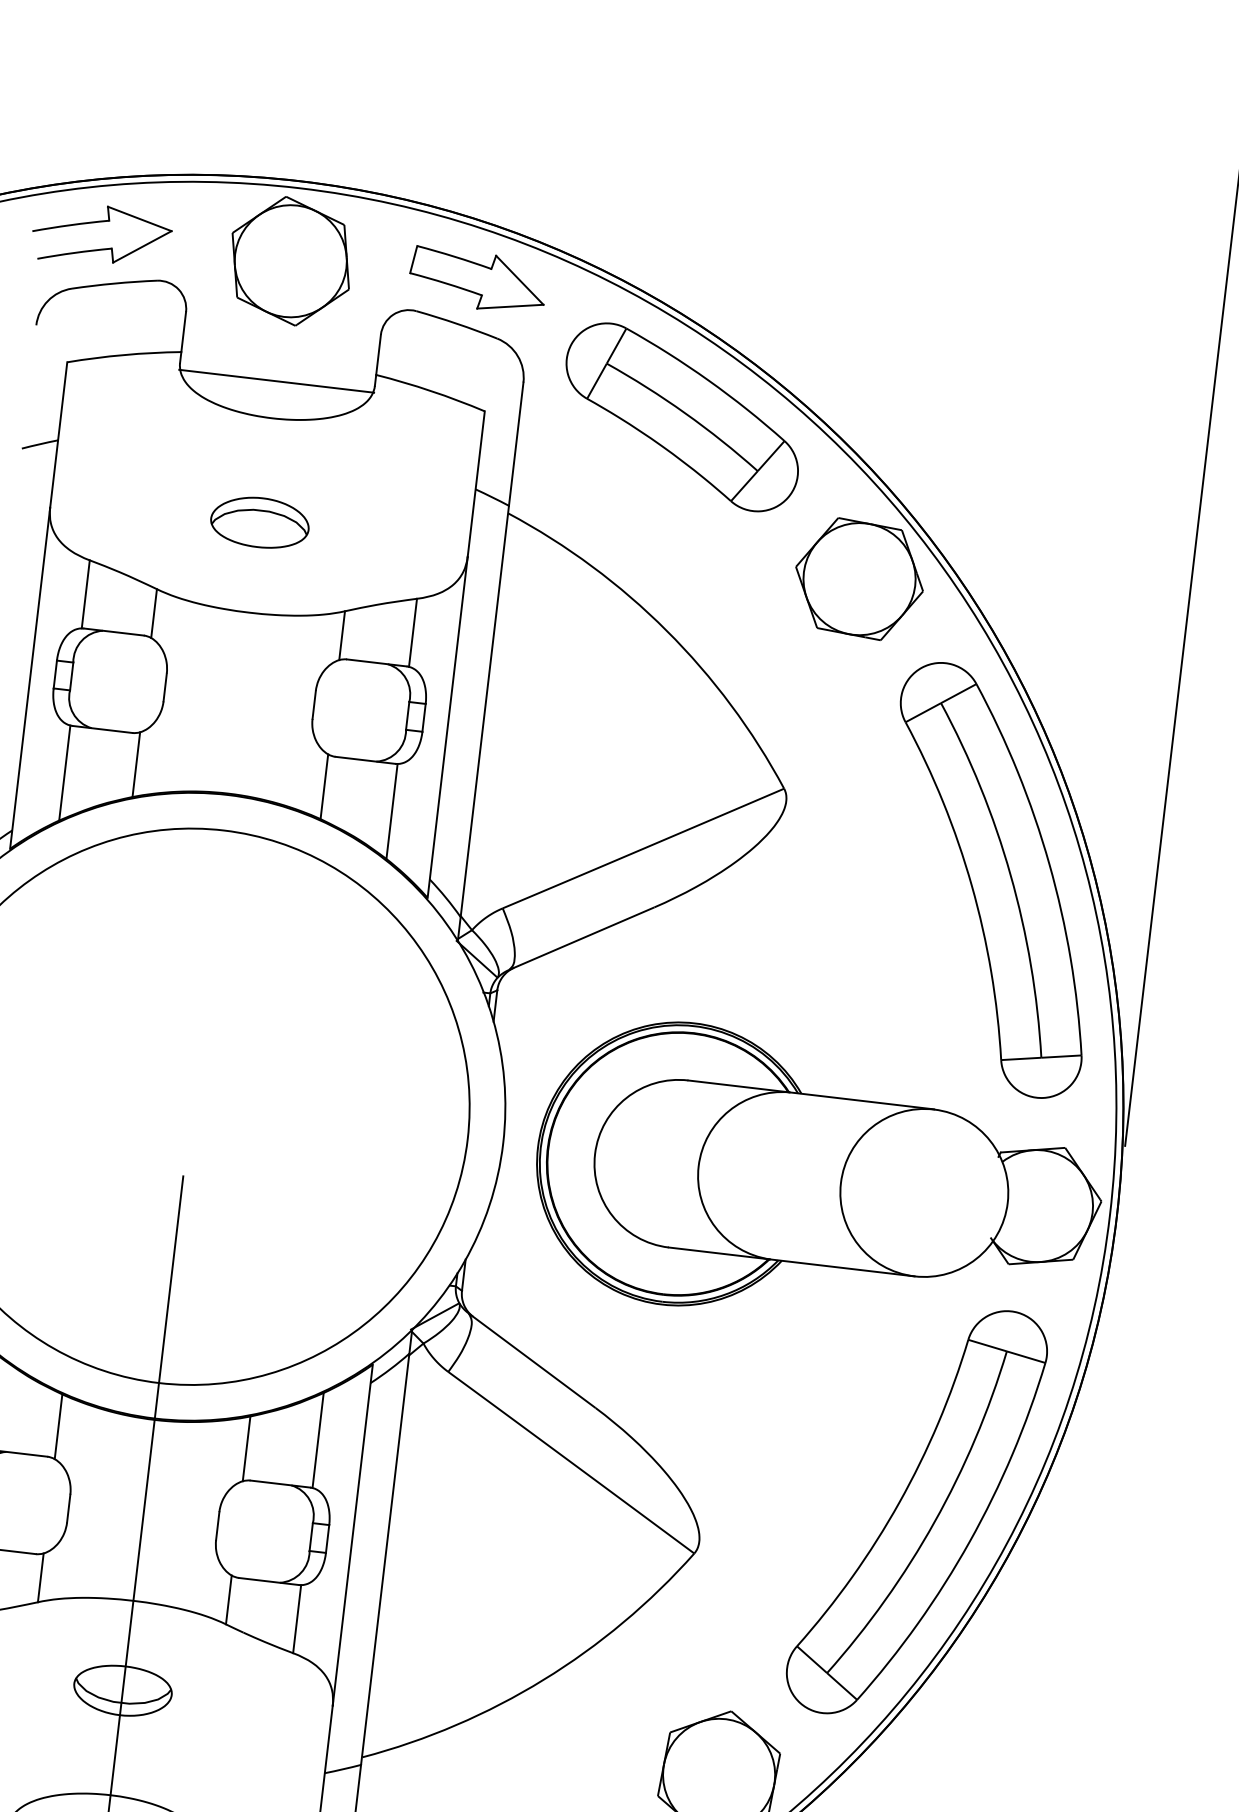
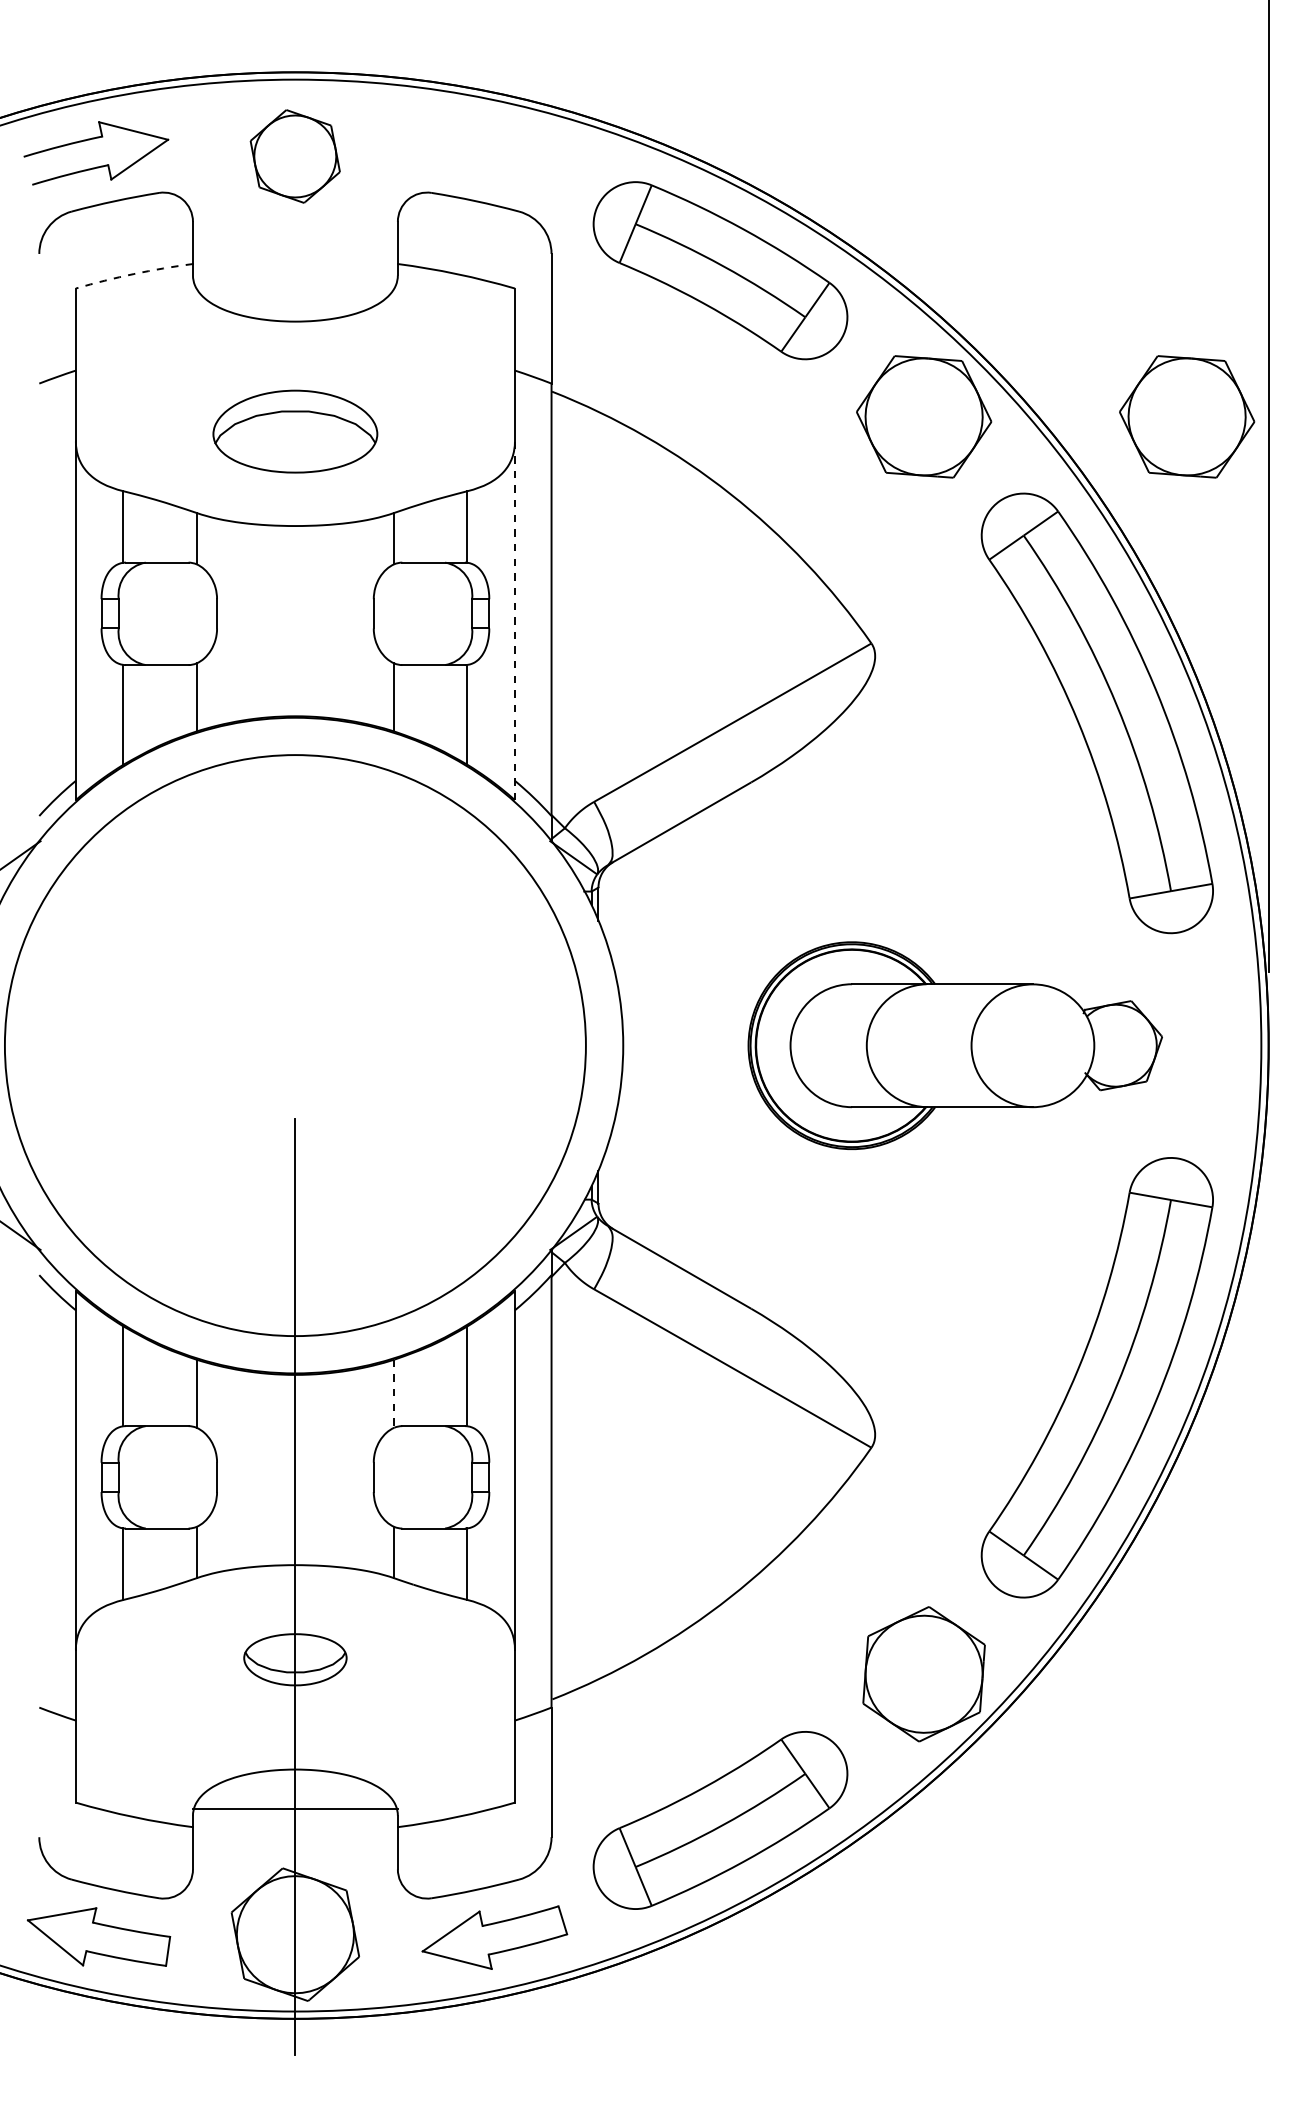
part: (289, 261) -> (294, 156), size x0.7
part: (477, 280) -> (491, 153), removed
arc: (123, 355) -> (133, 274), solid -> dashed
line: (275, 380) -> (294, 282), removed
part: (260, 521) -> (295, 430), size x1.6
part: (1110, 608) -> (1187, 416), added
line: (447, 726) -> (514, 620), solid -> dashed
part: (819, 1180) -> (955, 1045), size x0.7
line: (246, 1449) -> (394, 1394), solid -> dashed

